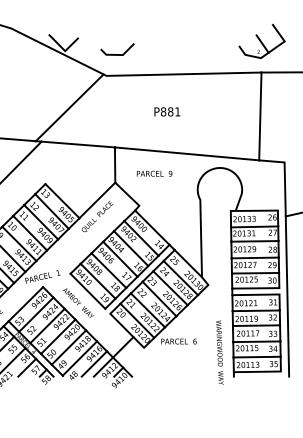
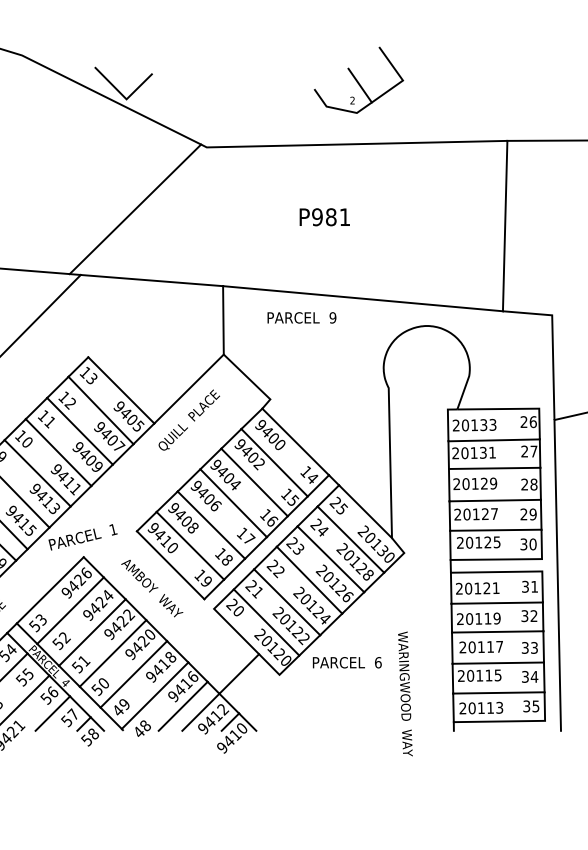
part: (261, 41) -> (358, 80), moved
curve: (117, 54) -> (228, 105), removed
text: (163, 111) -> (317, 216), P881 -> P981
text: (154, 173) -> (301, 317), moved
text: (219, 352) -> (404, 693), moved

